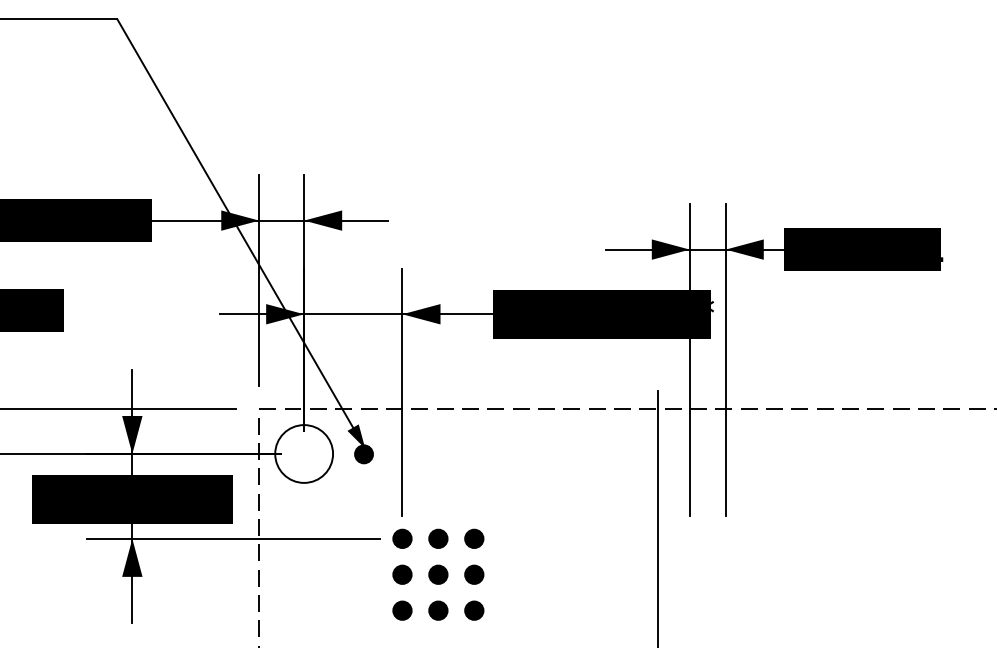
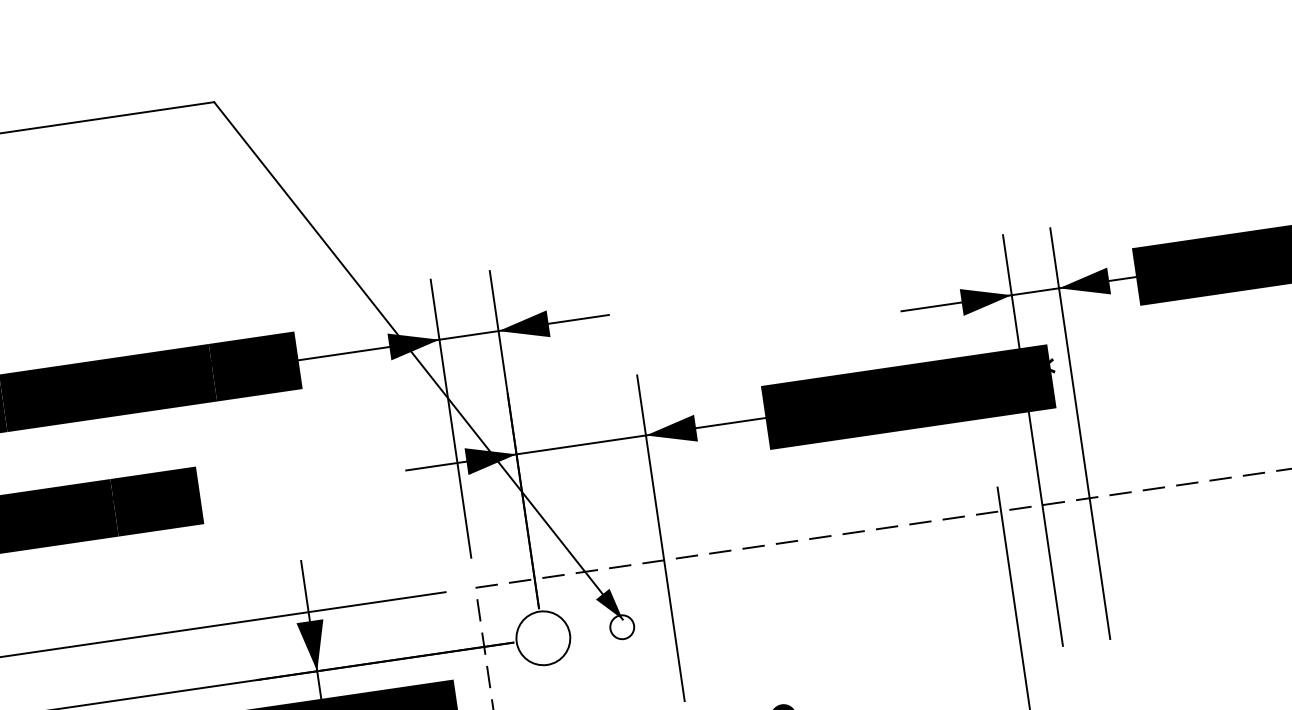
circle: (304, 453) -> (543, 637), size x0.7
fill: (364, 454) -> (622, 627), removed

